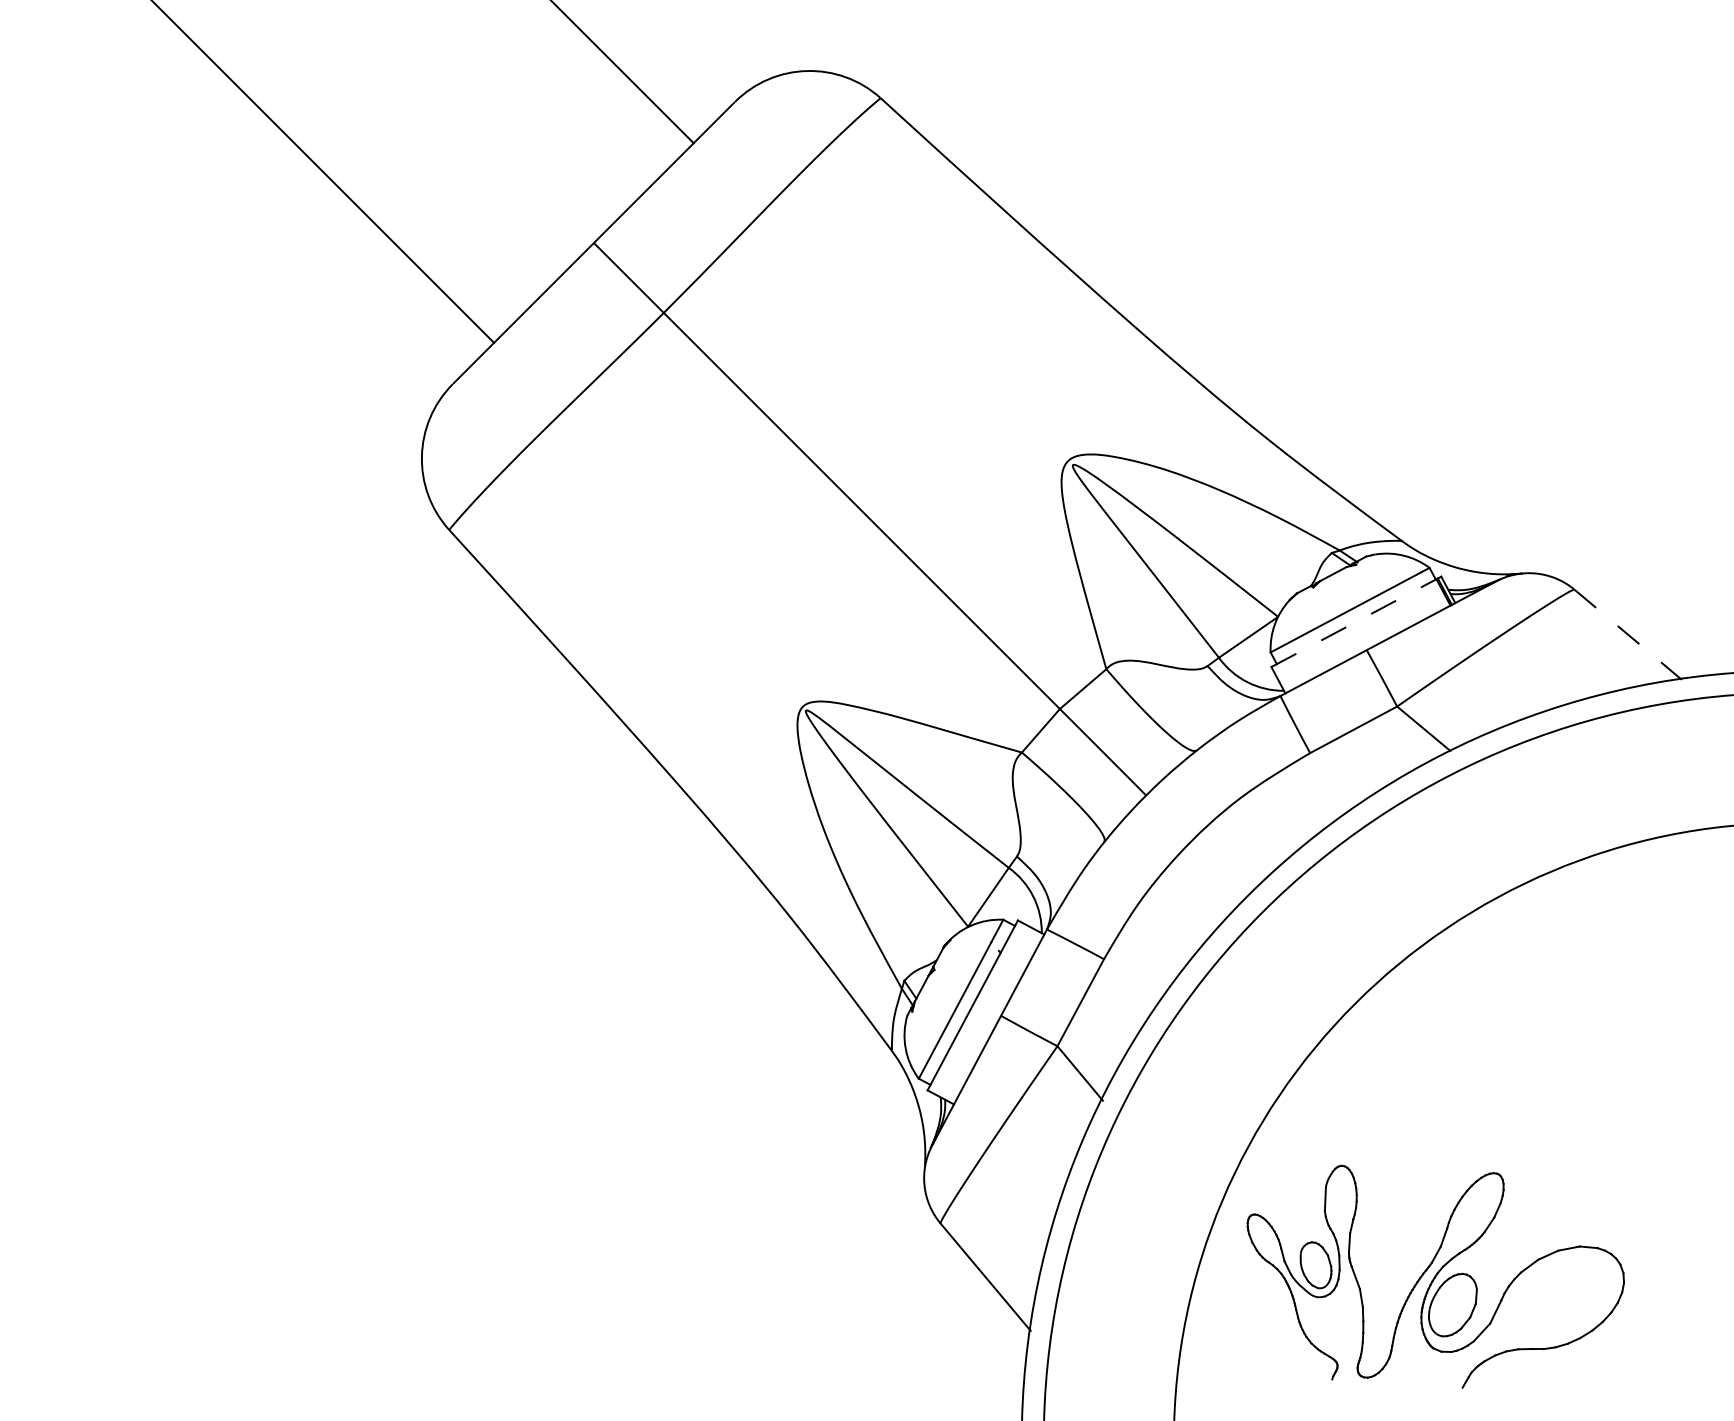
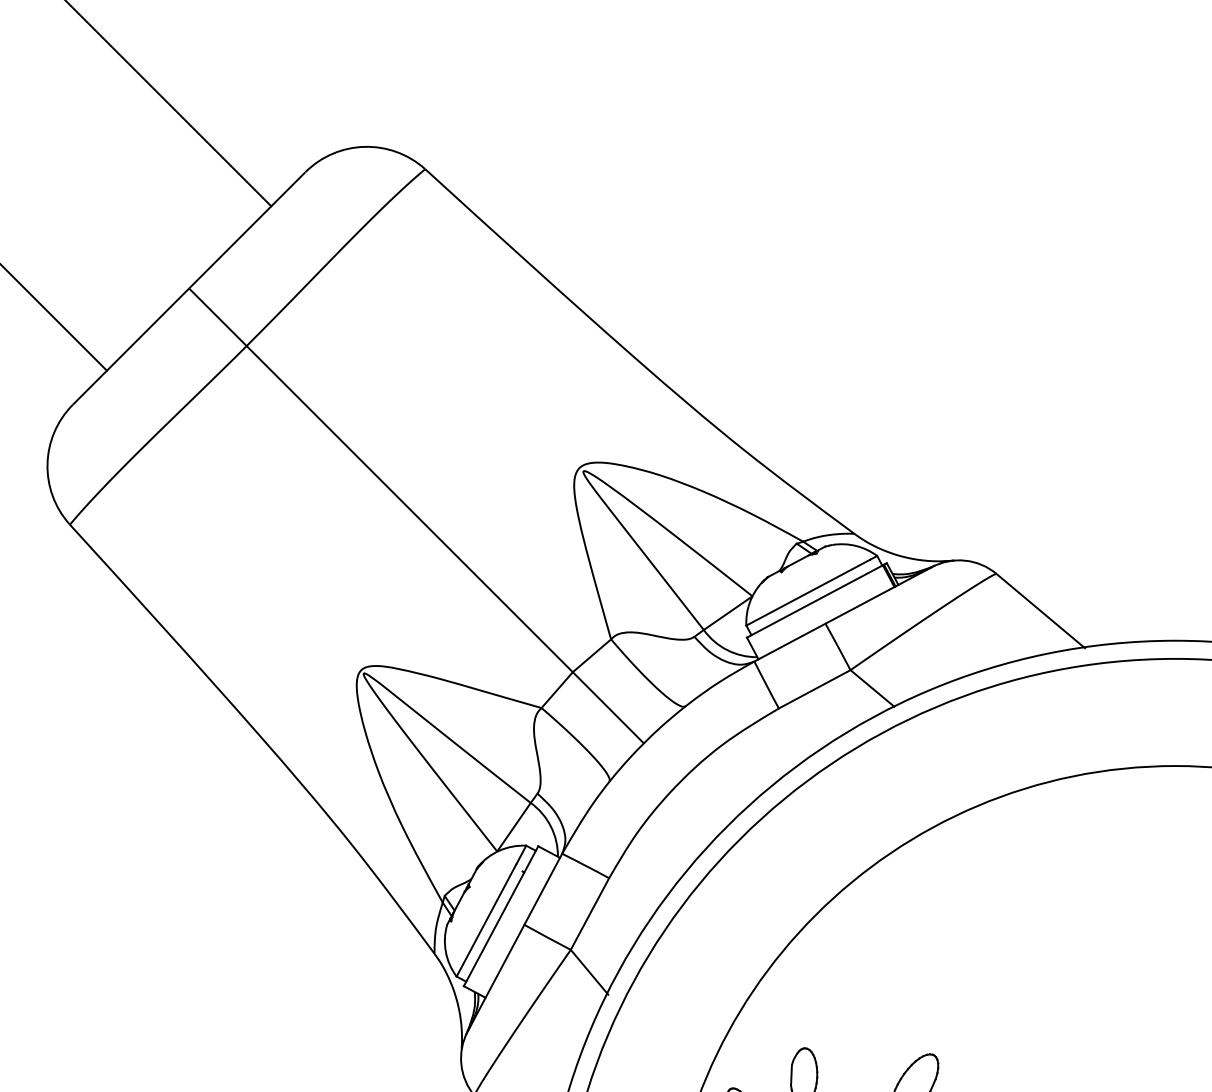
line: (1354, 622) -> (815, 600), dashed -> solid
line: (1628, 635) -> (1041, 611), dashed -> solid

